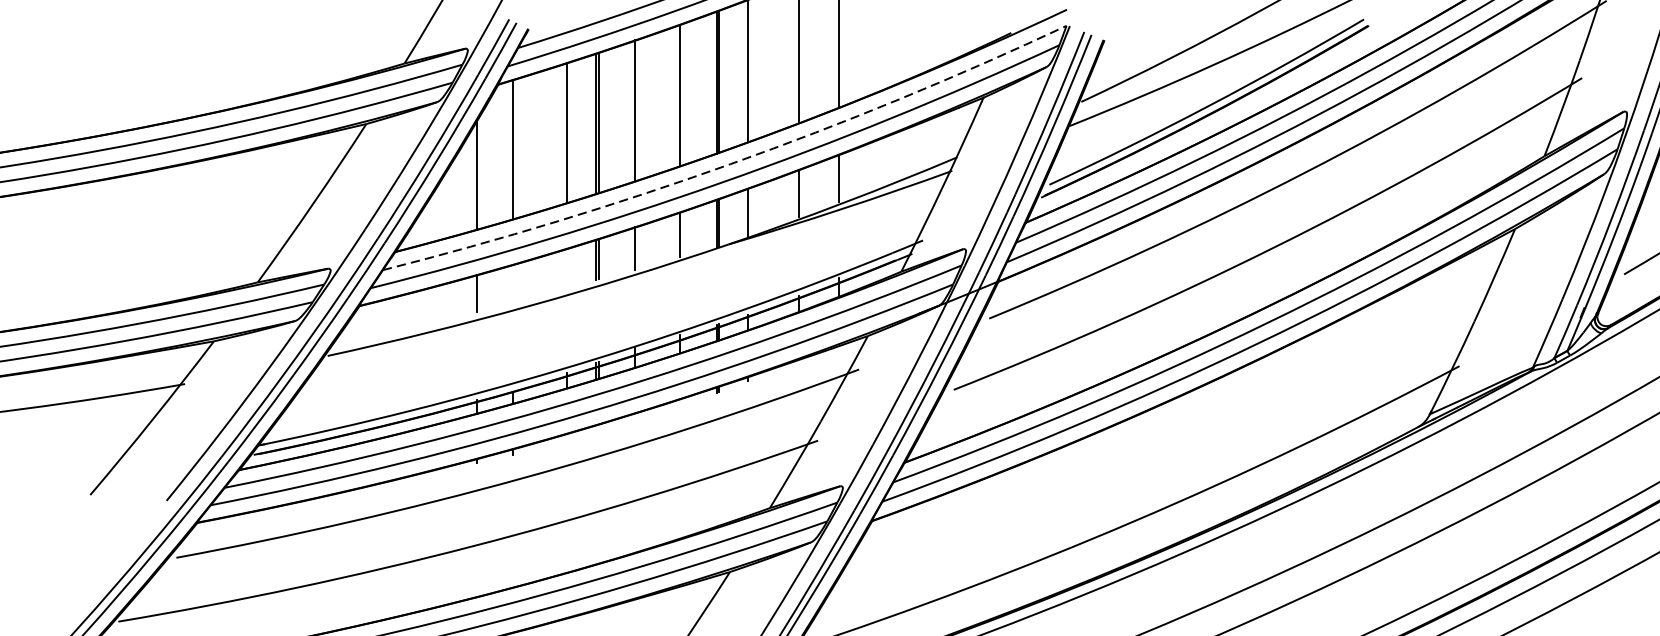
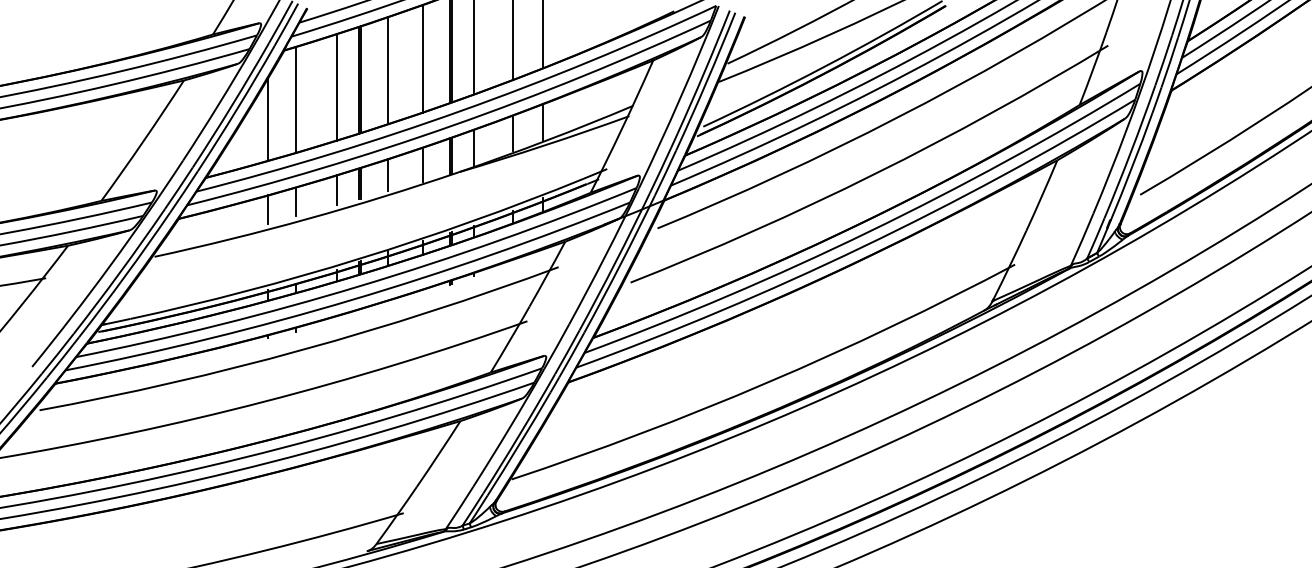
arc: (730, 164) -> (460, 111), dashed -> solid
line: (566, 268) -> (336, 190), added
line: (513, 283) -> (295, 201), added

